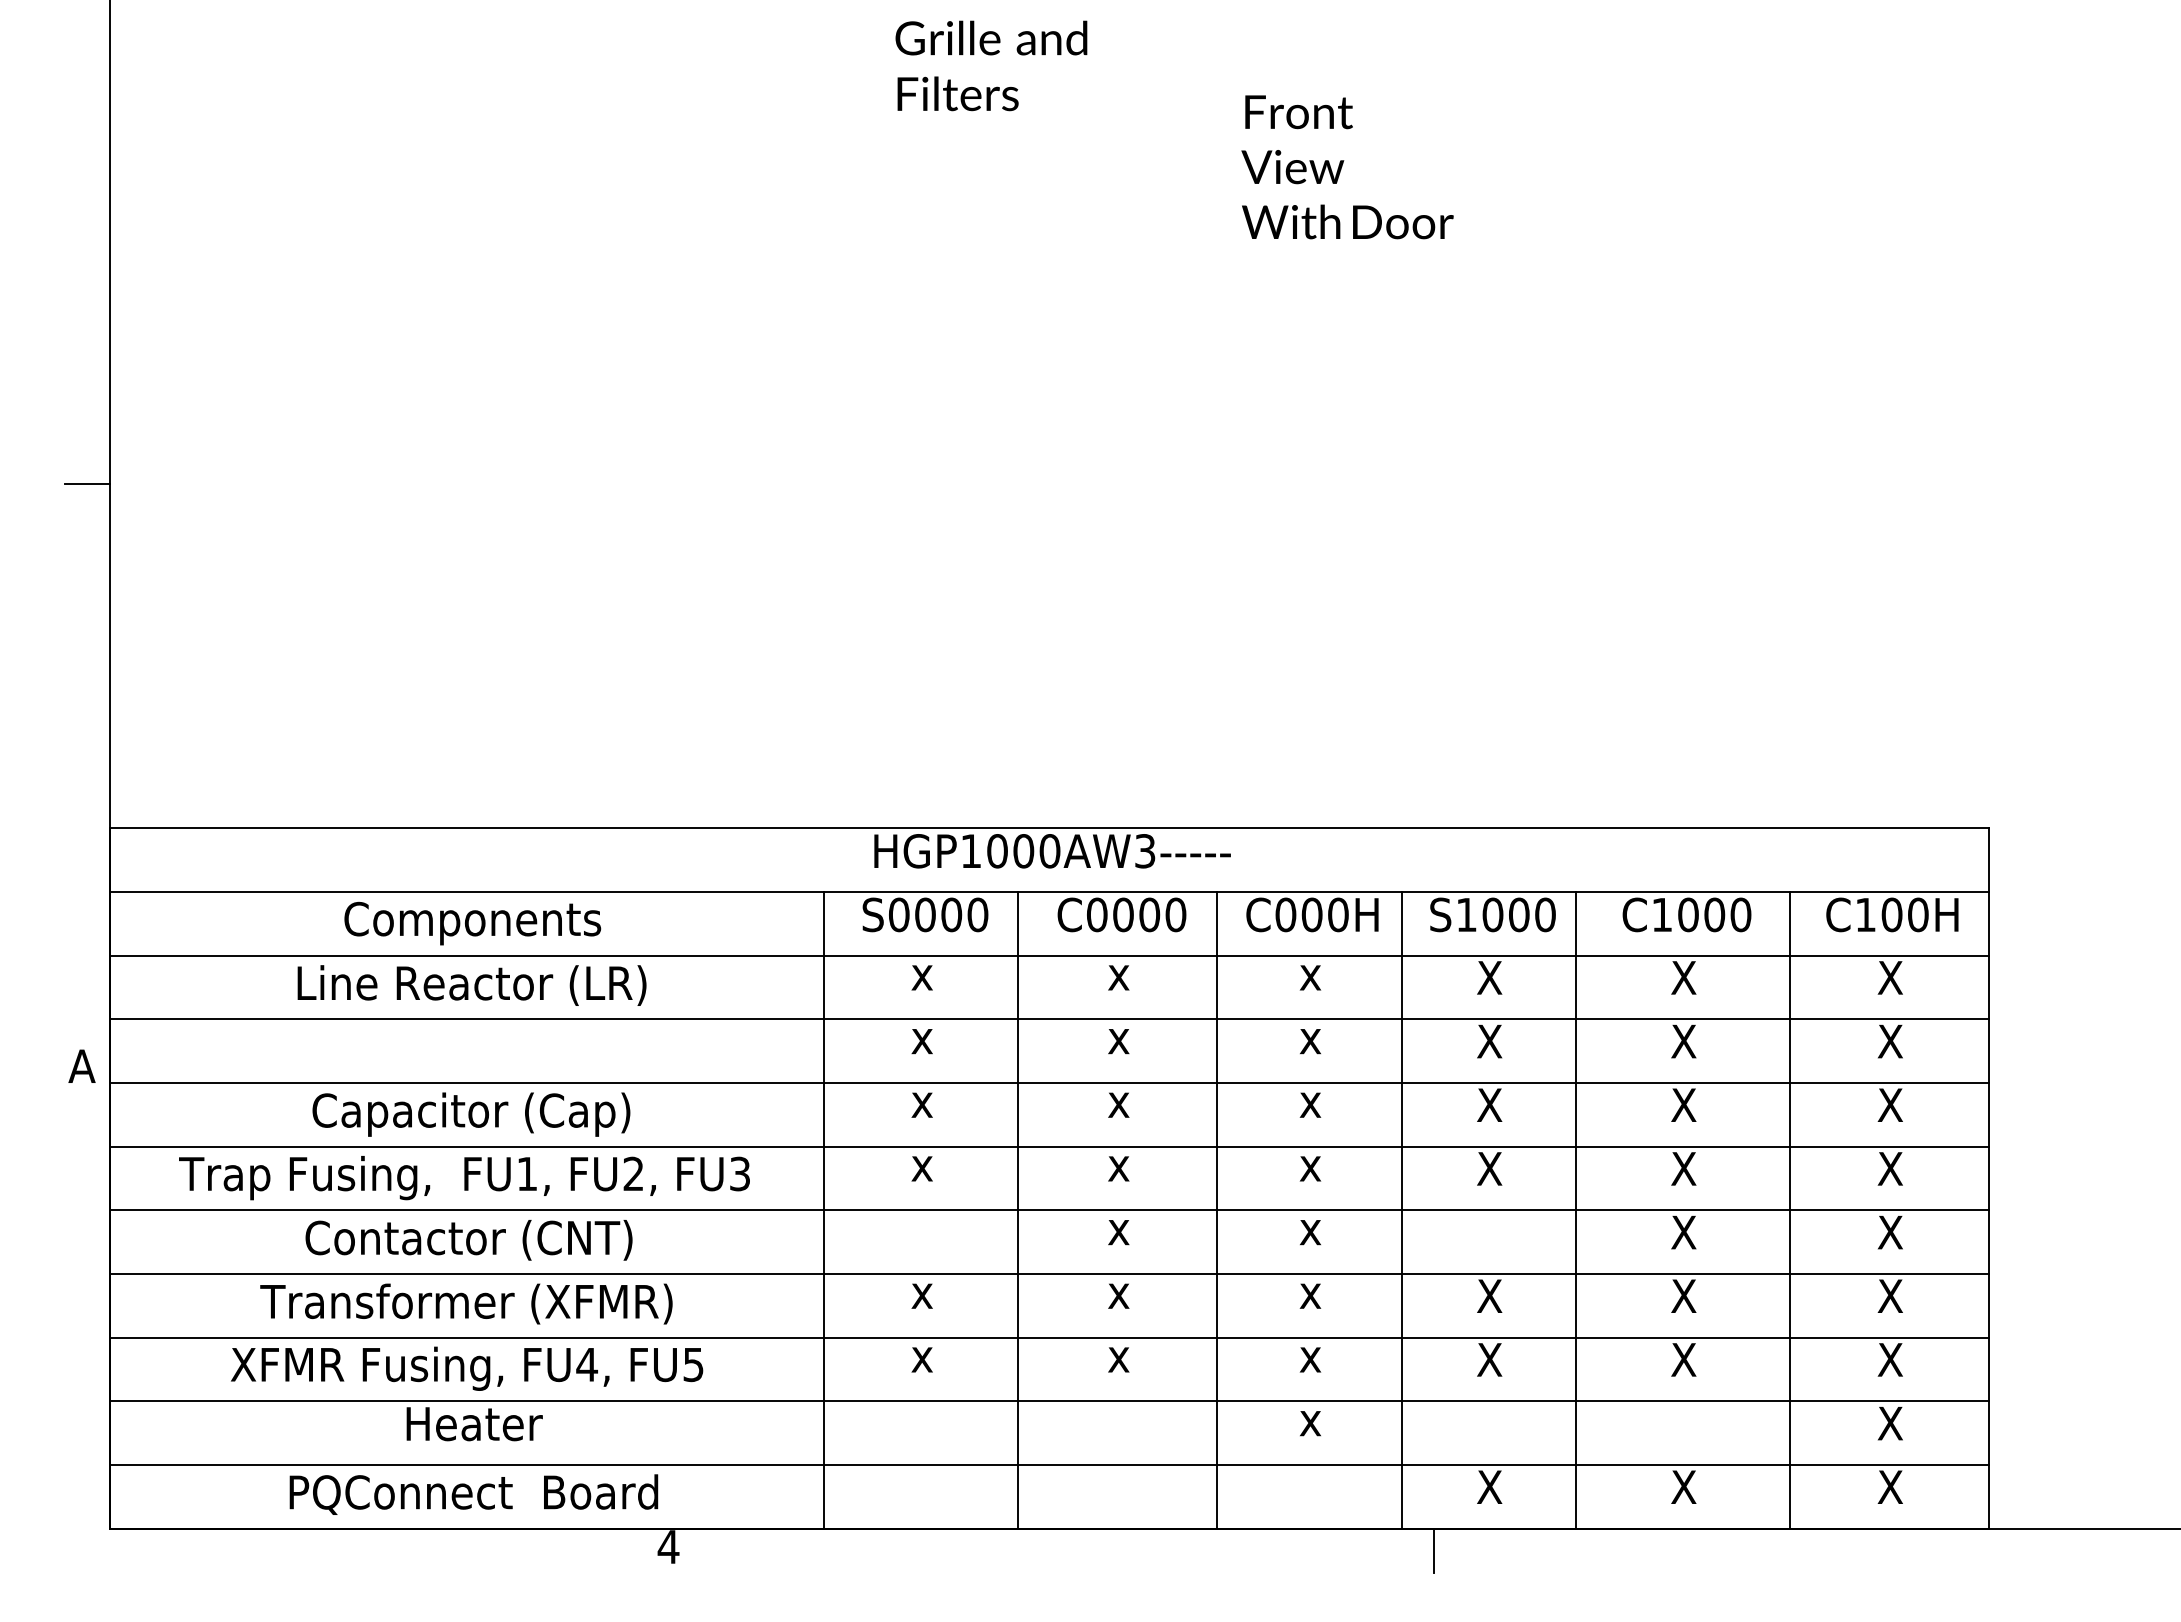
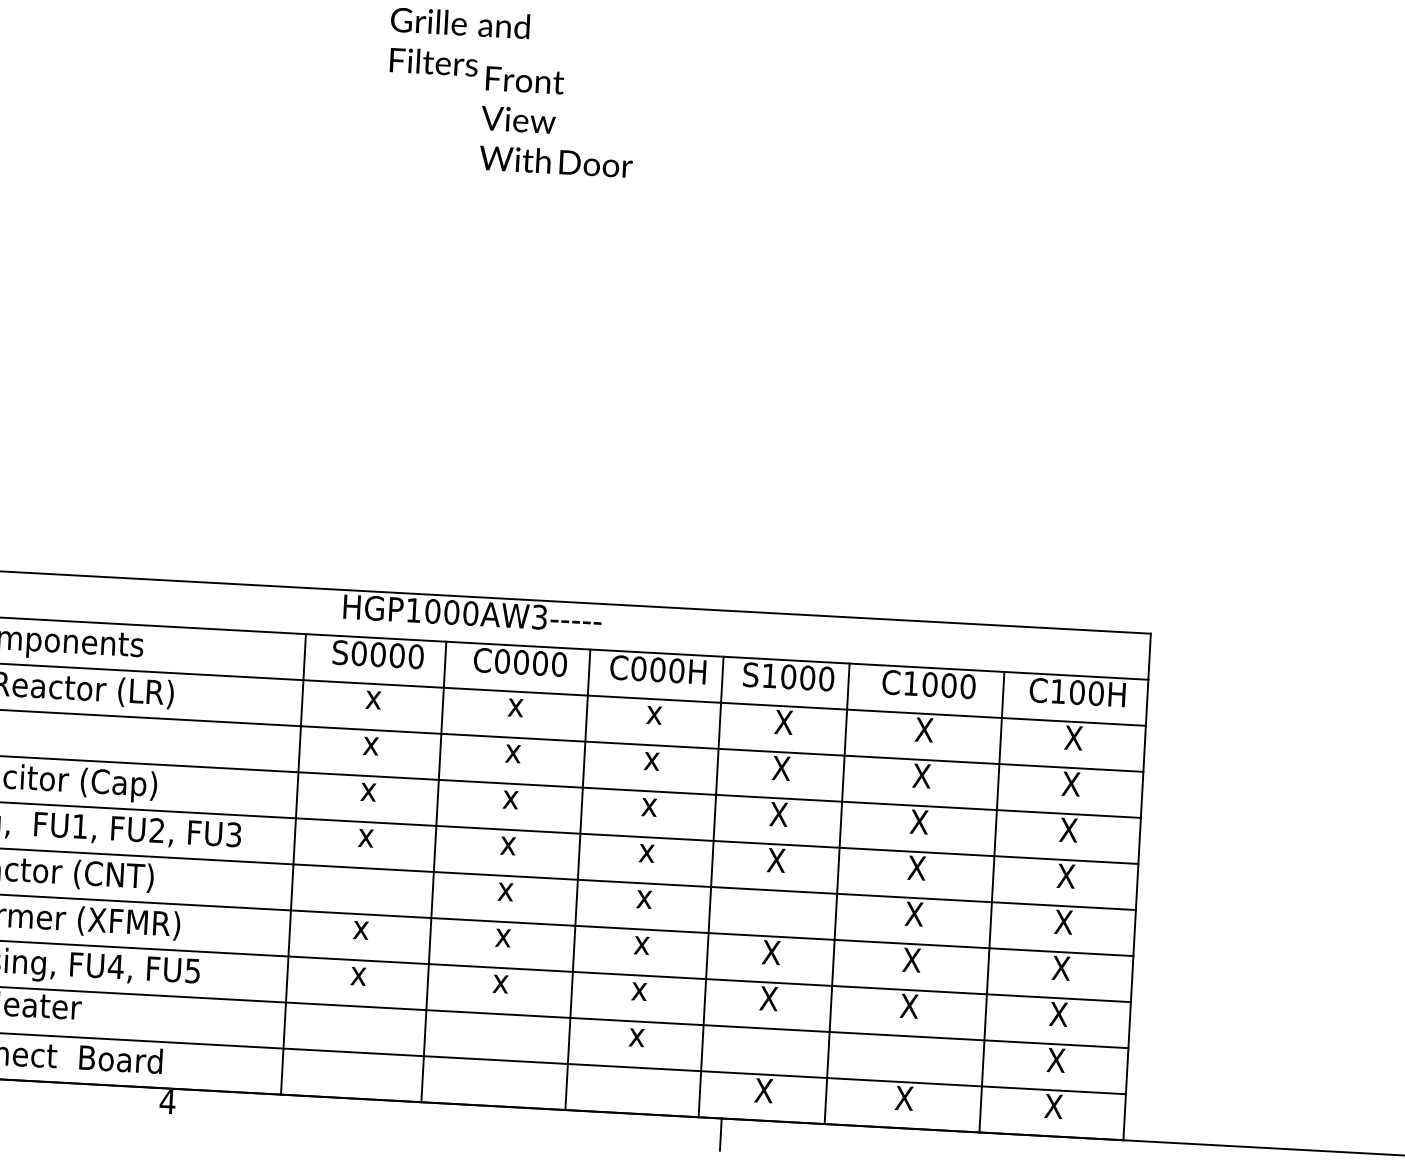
text: (1347, 167) -> (558, 122), moved

